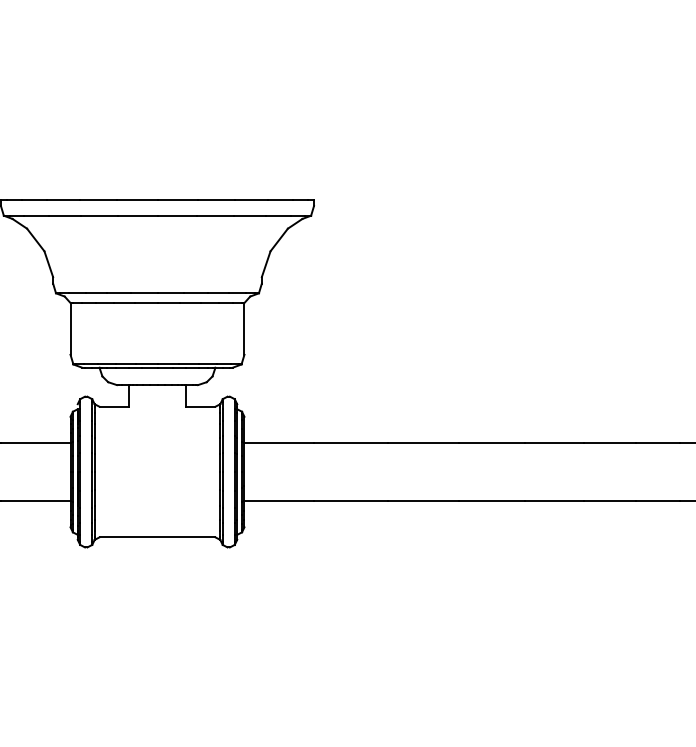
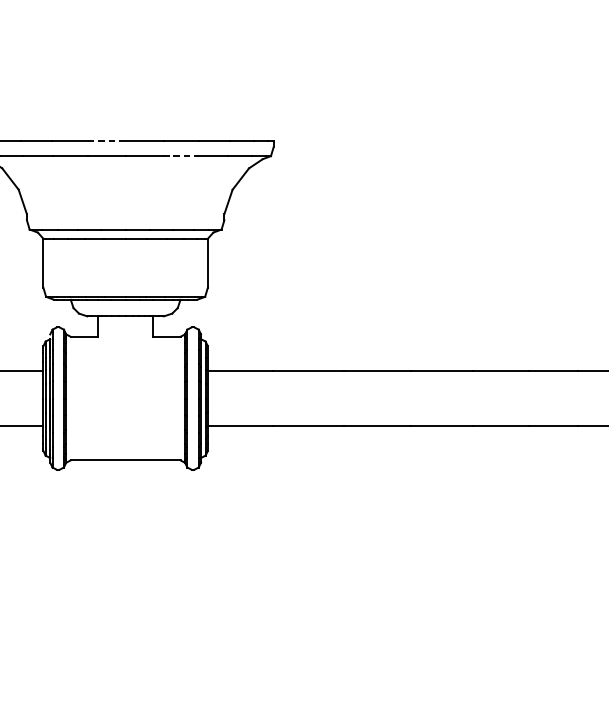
line: (137, 199) -> (106, 140), solid -> dashed
line: (215, 215) -> (180, 155), solid -> dashed

